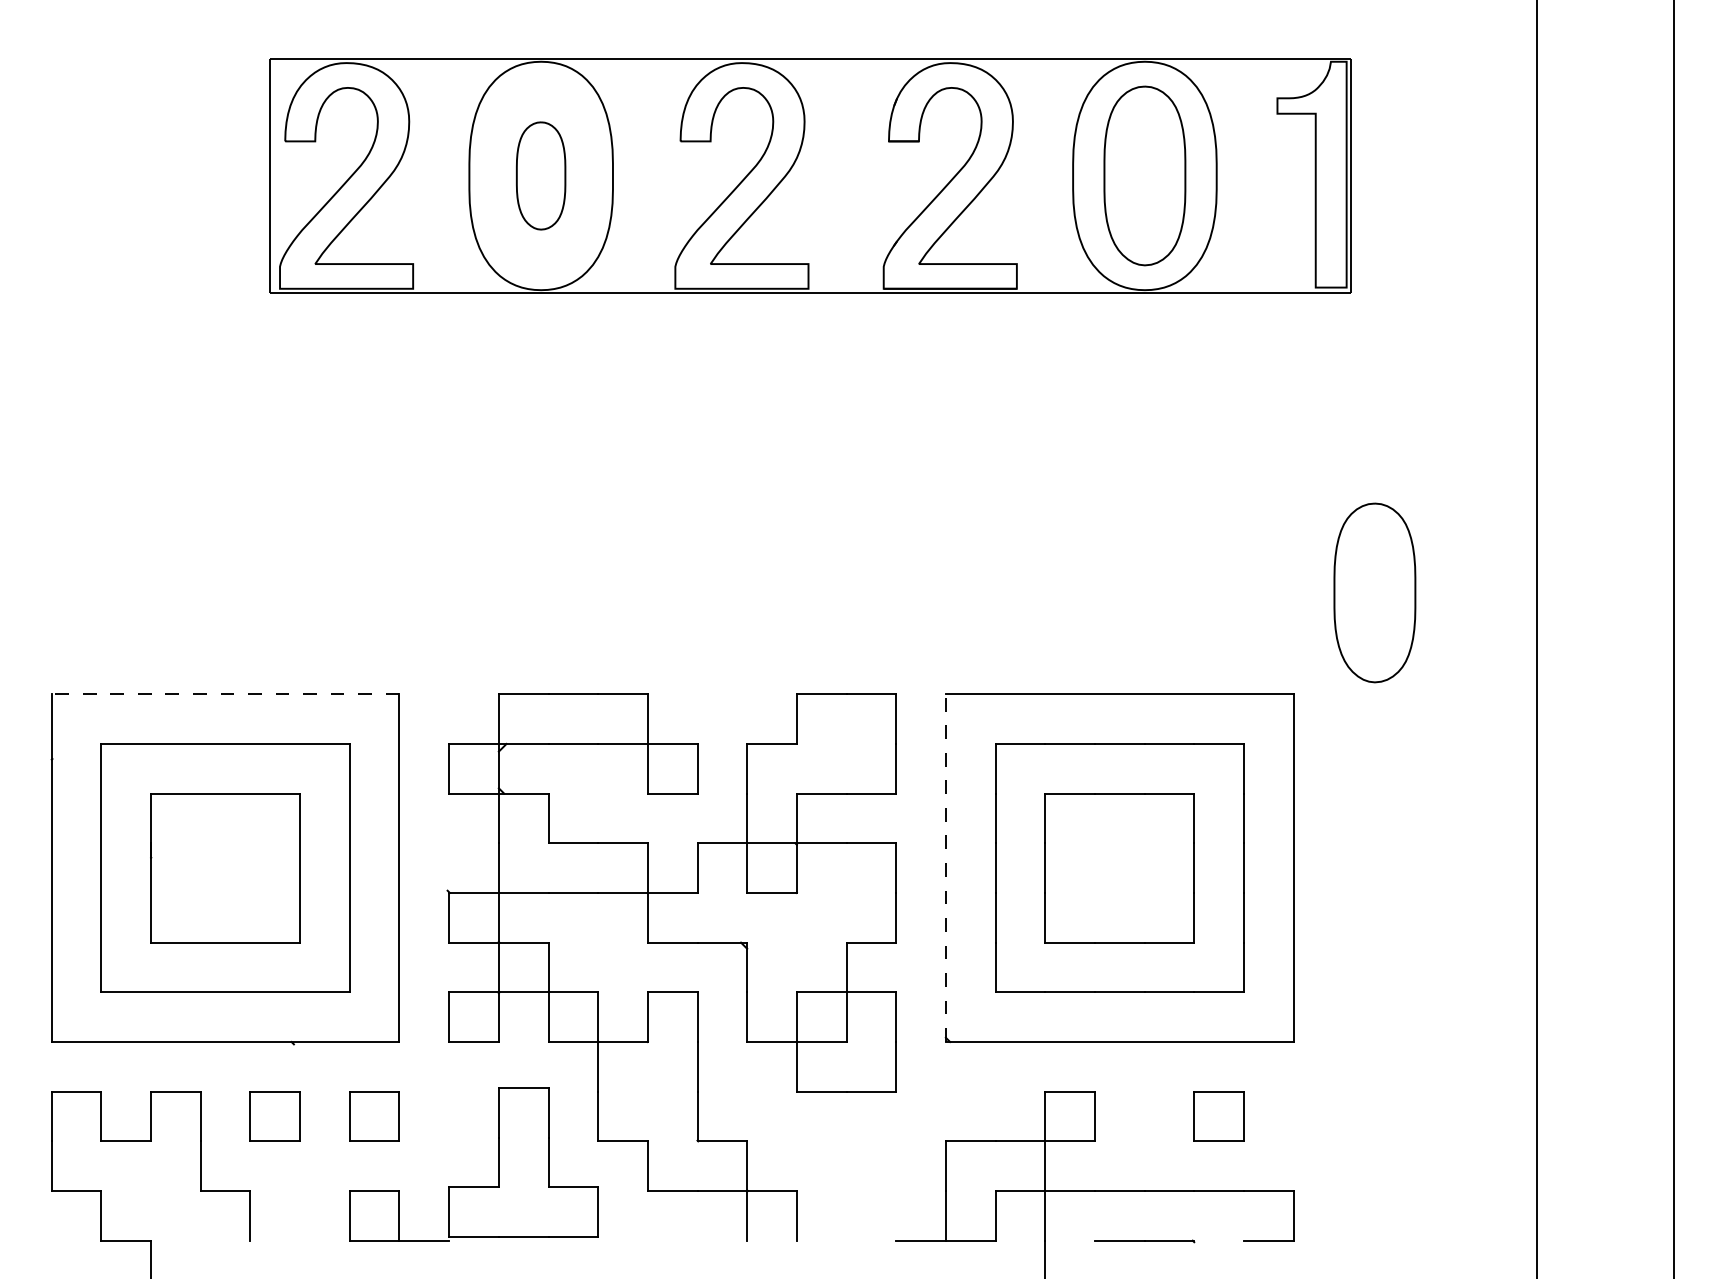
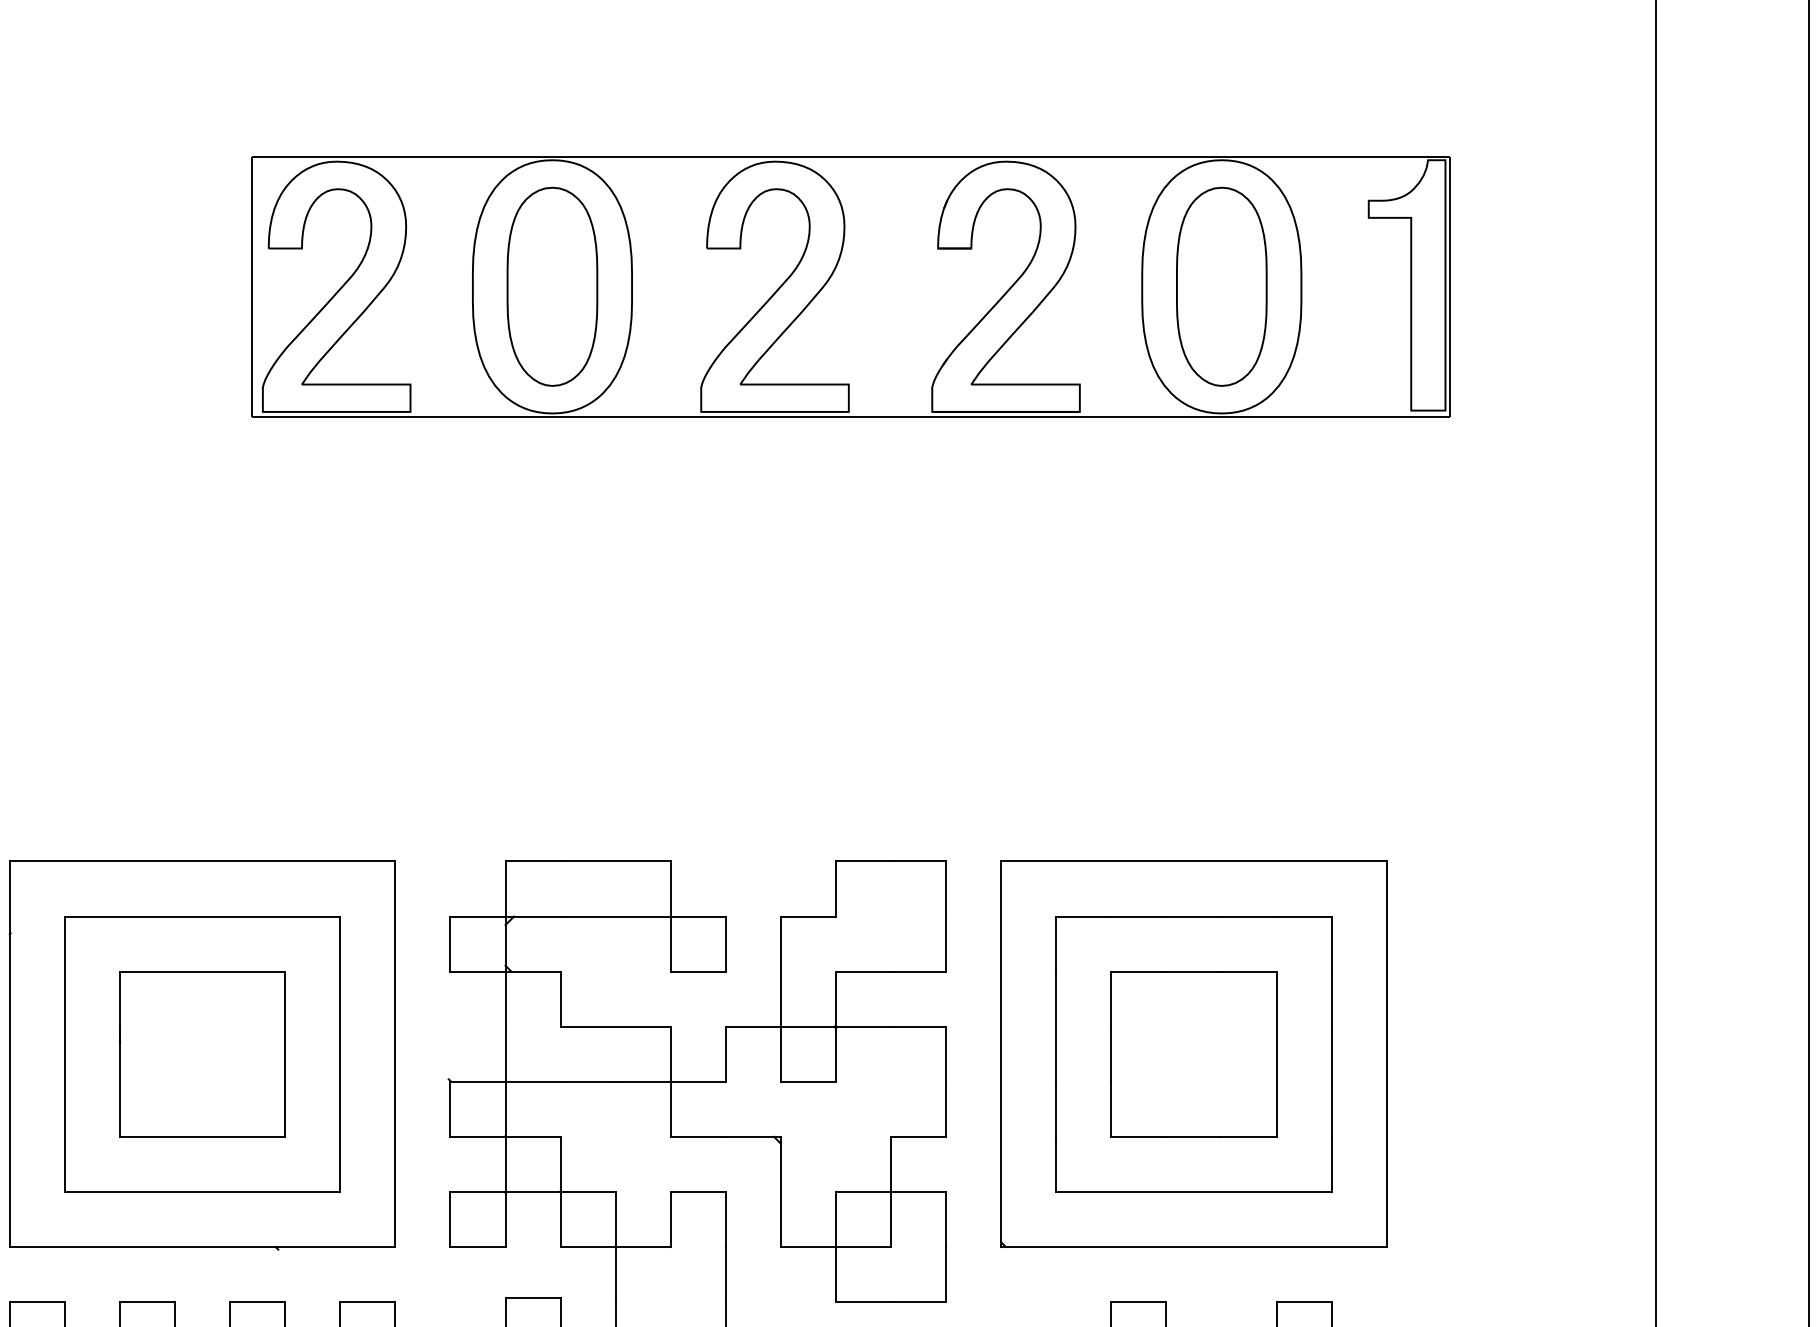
part: (540, 175) -> (551, 286), size x1.67
part: (1374, 592) -> (1476, 748), removed
line: (225, 694) -> (202, 861), dashed -> solid
line: (945, 868) -> (1000, 1054), dashed -> solid

